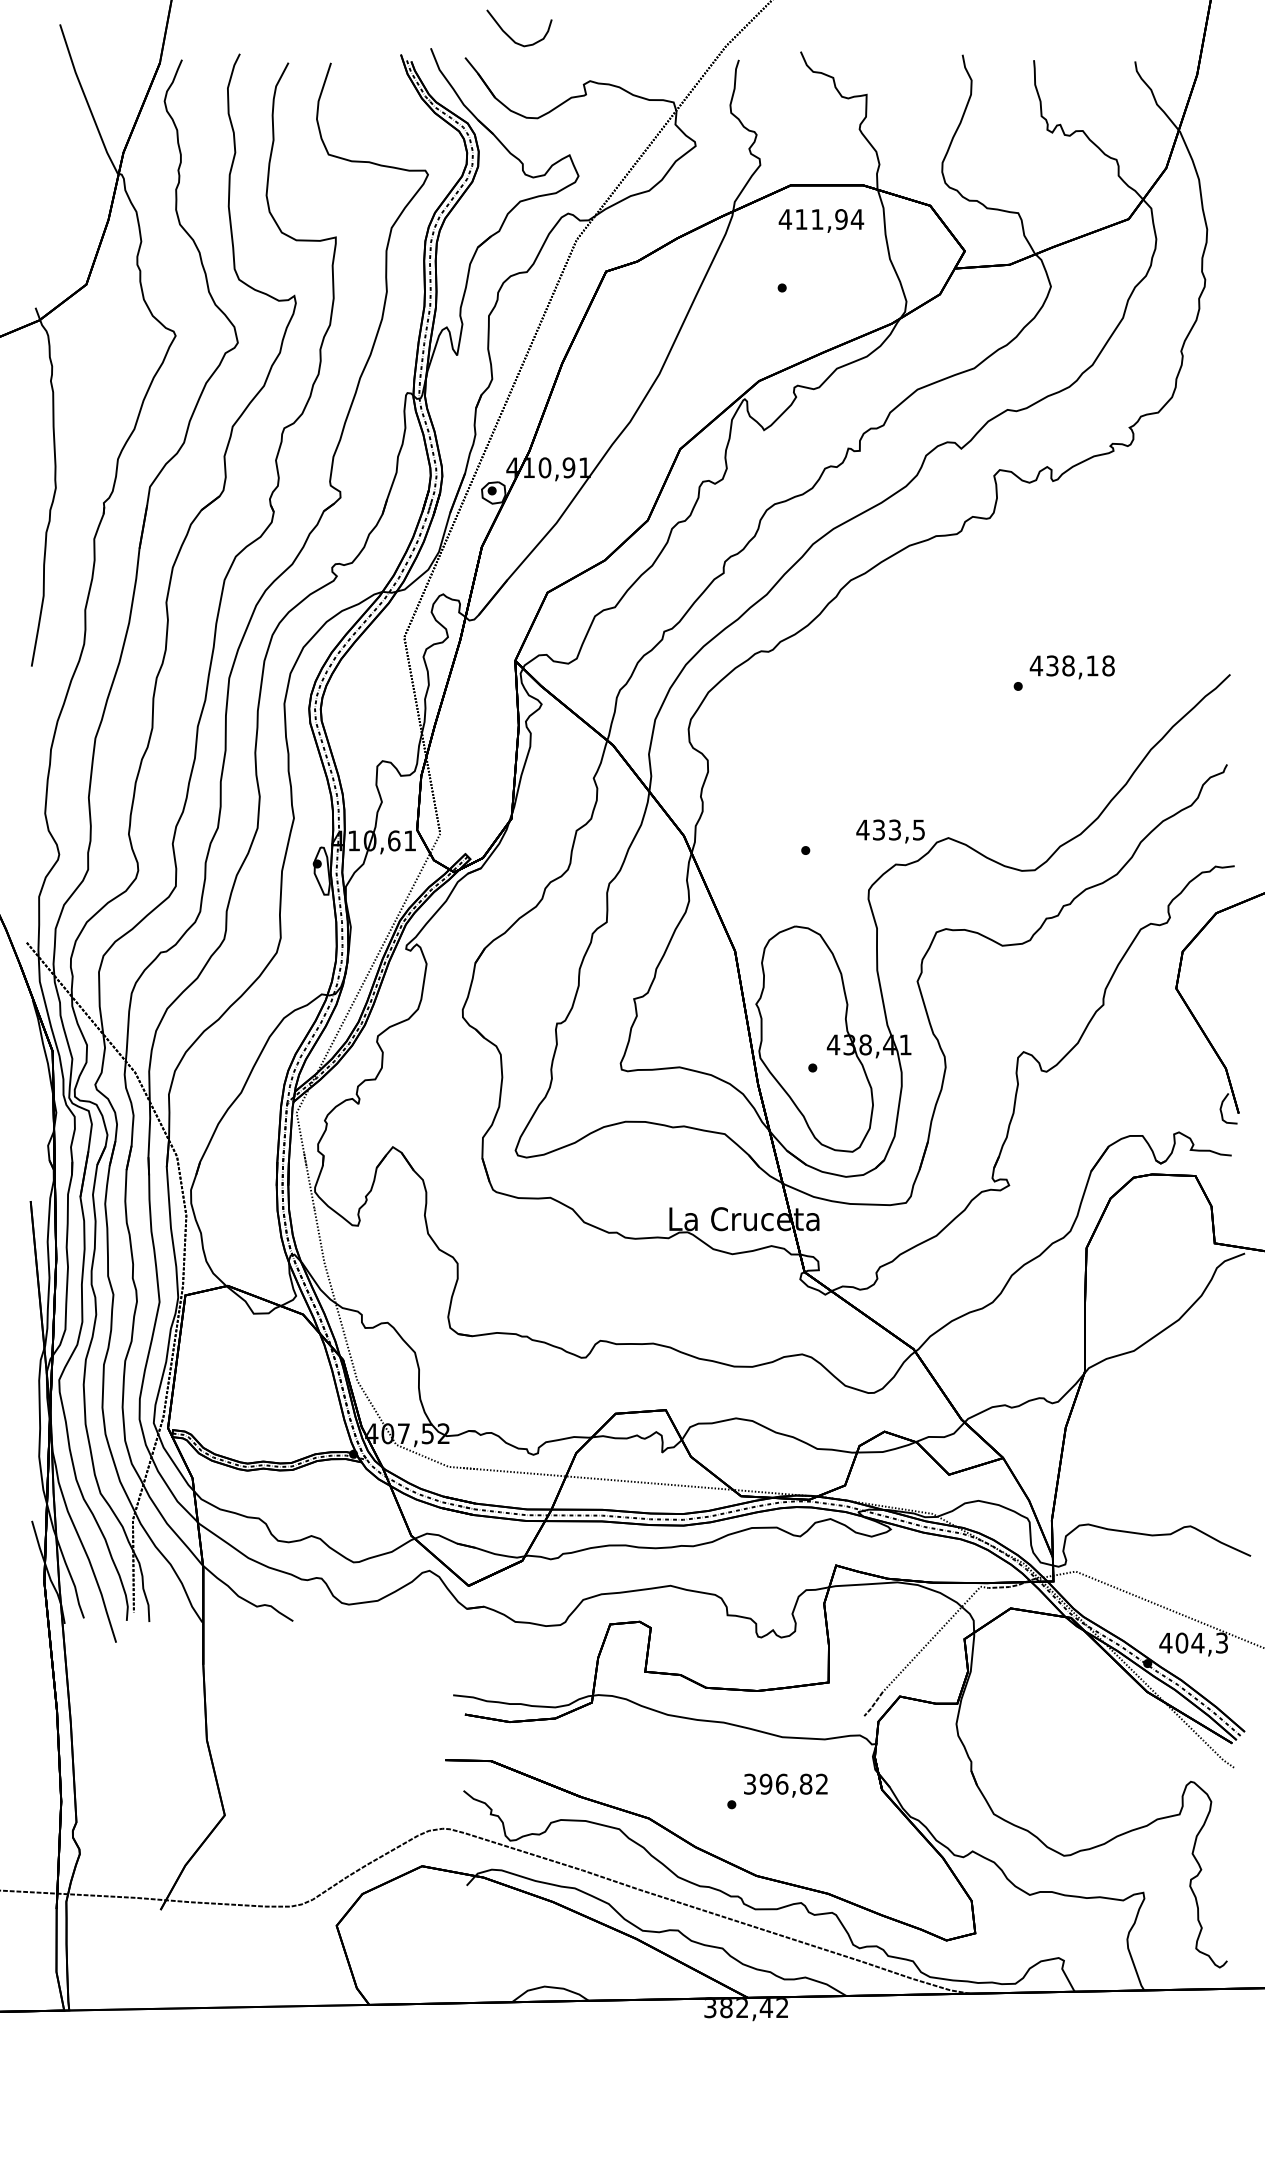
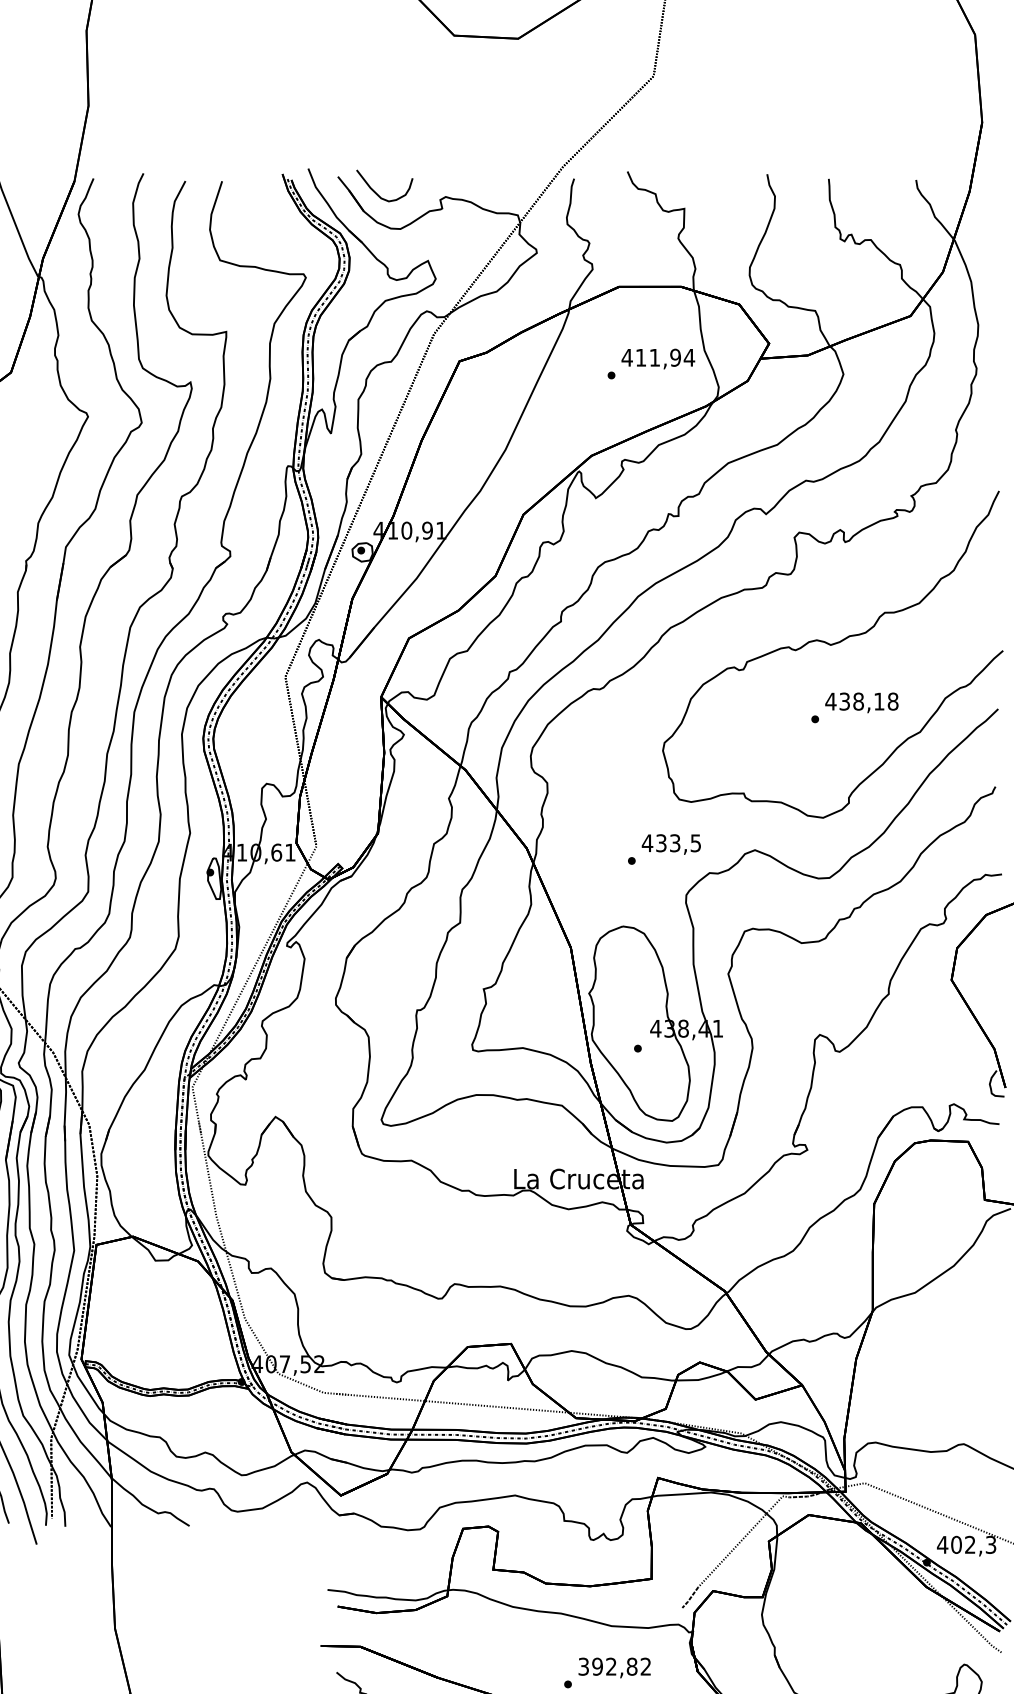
curve: (510, 36) -> (377, 192), moved
text: (821, 220) -> (658, 358), moved
curve: (1036, 601) -> (830, 646), added
text: (890, 831) -> (671, 844), moved
text: (1197, 1642) -> (969, 1544), 404,3 -> 402,3
text: (782, 1783) -> (611, 1666), 396,82 -> 392,82

